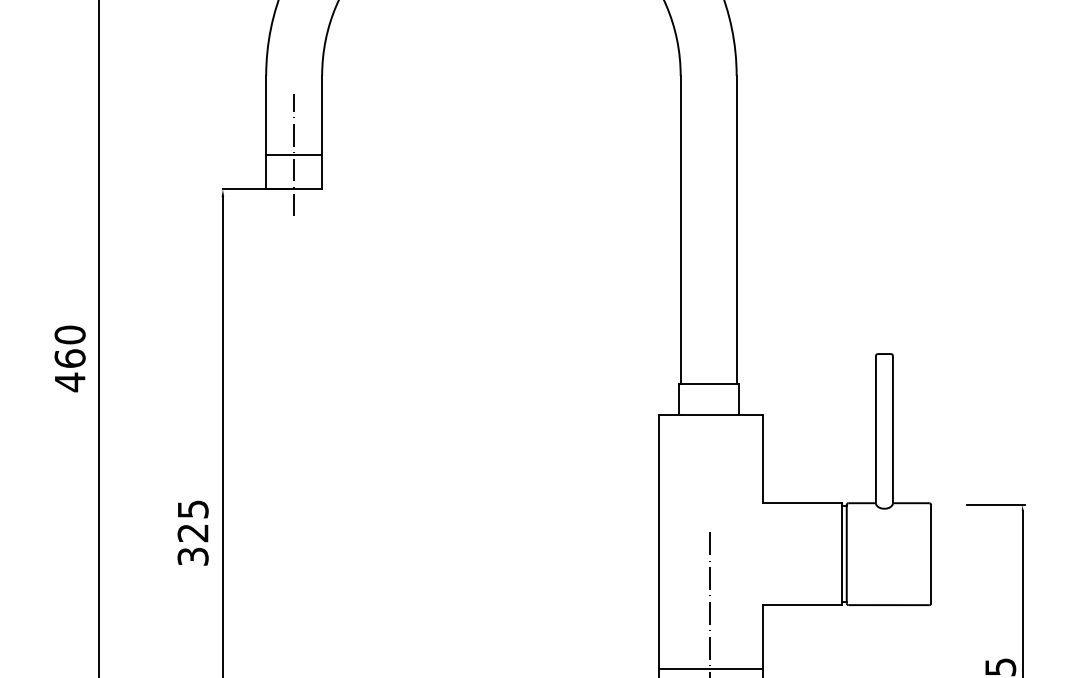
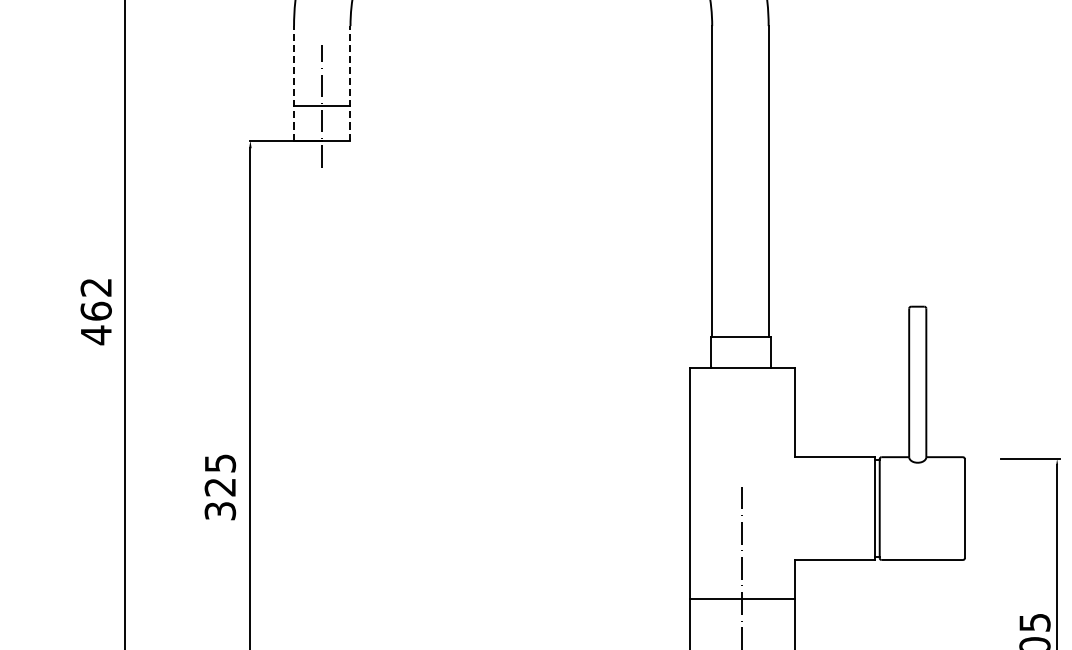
line: (266, 132) -> (294, 83), solid -> dashed
line: (322, 132) -> (350, 83), solid -> dashed
text: (69, 334) -> (95, 286), 460 -> 462
line: (710, 668) -> (742, 598), moved

